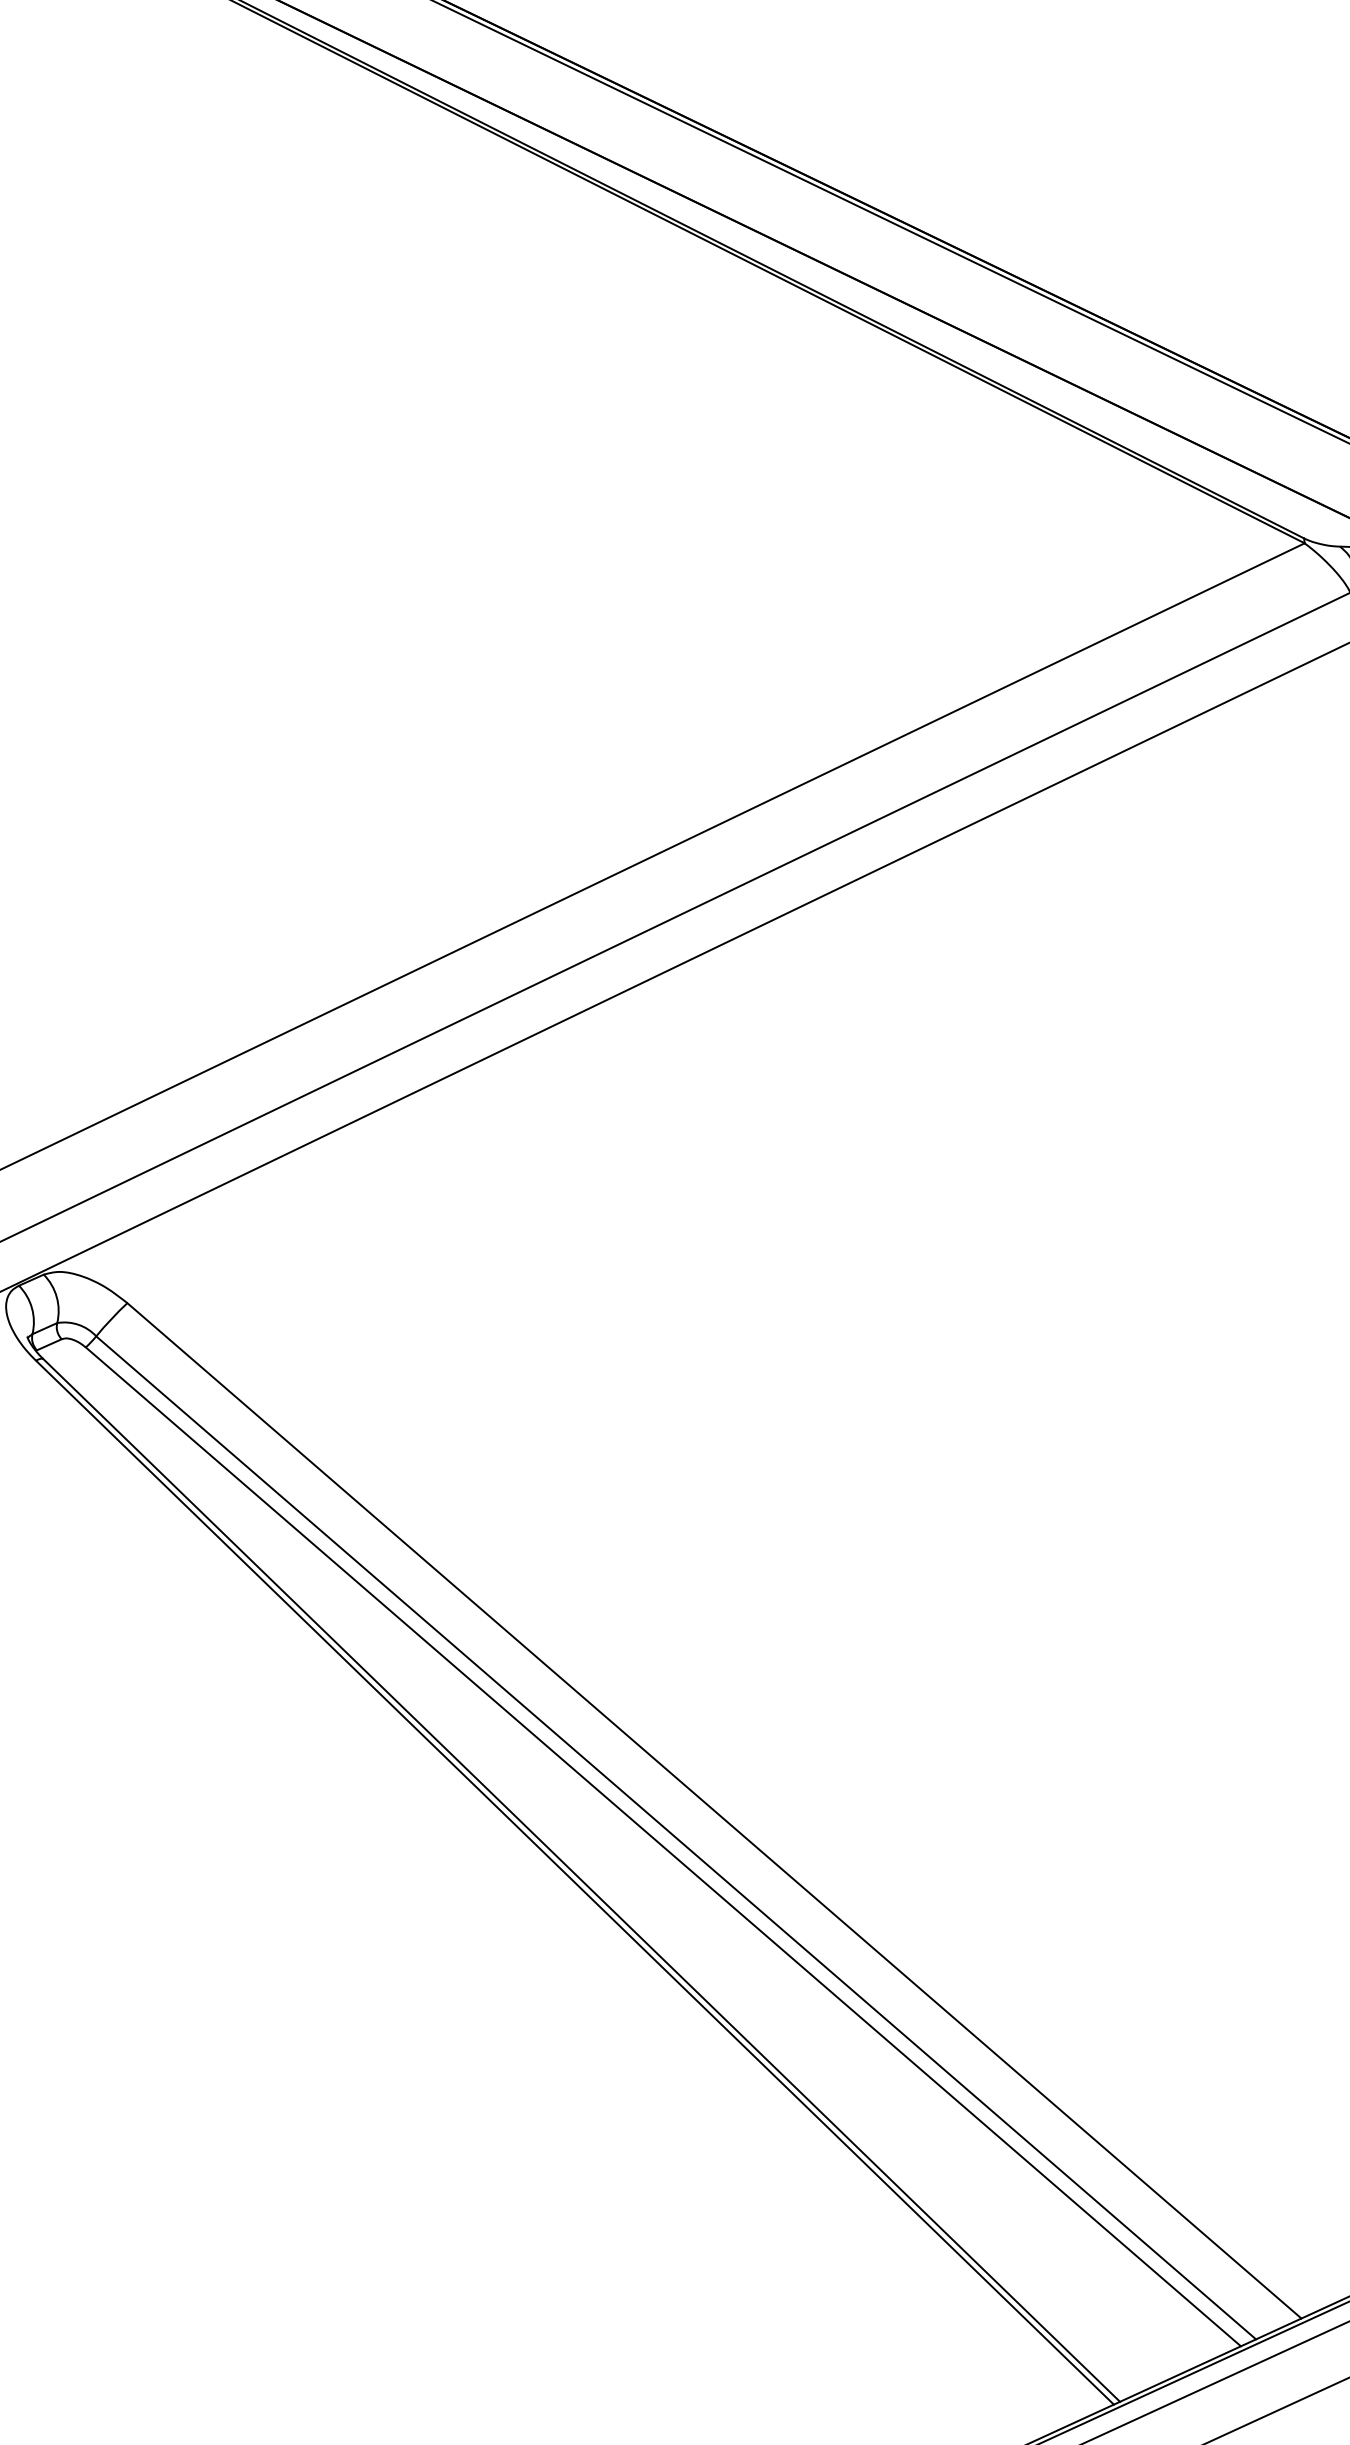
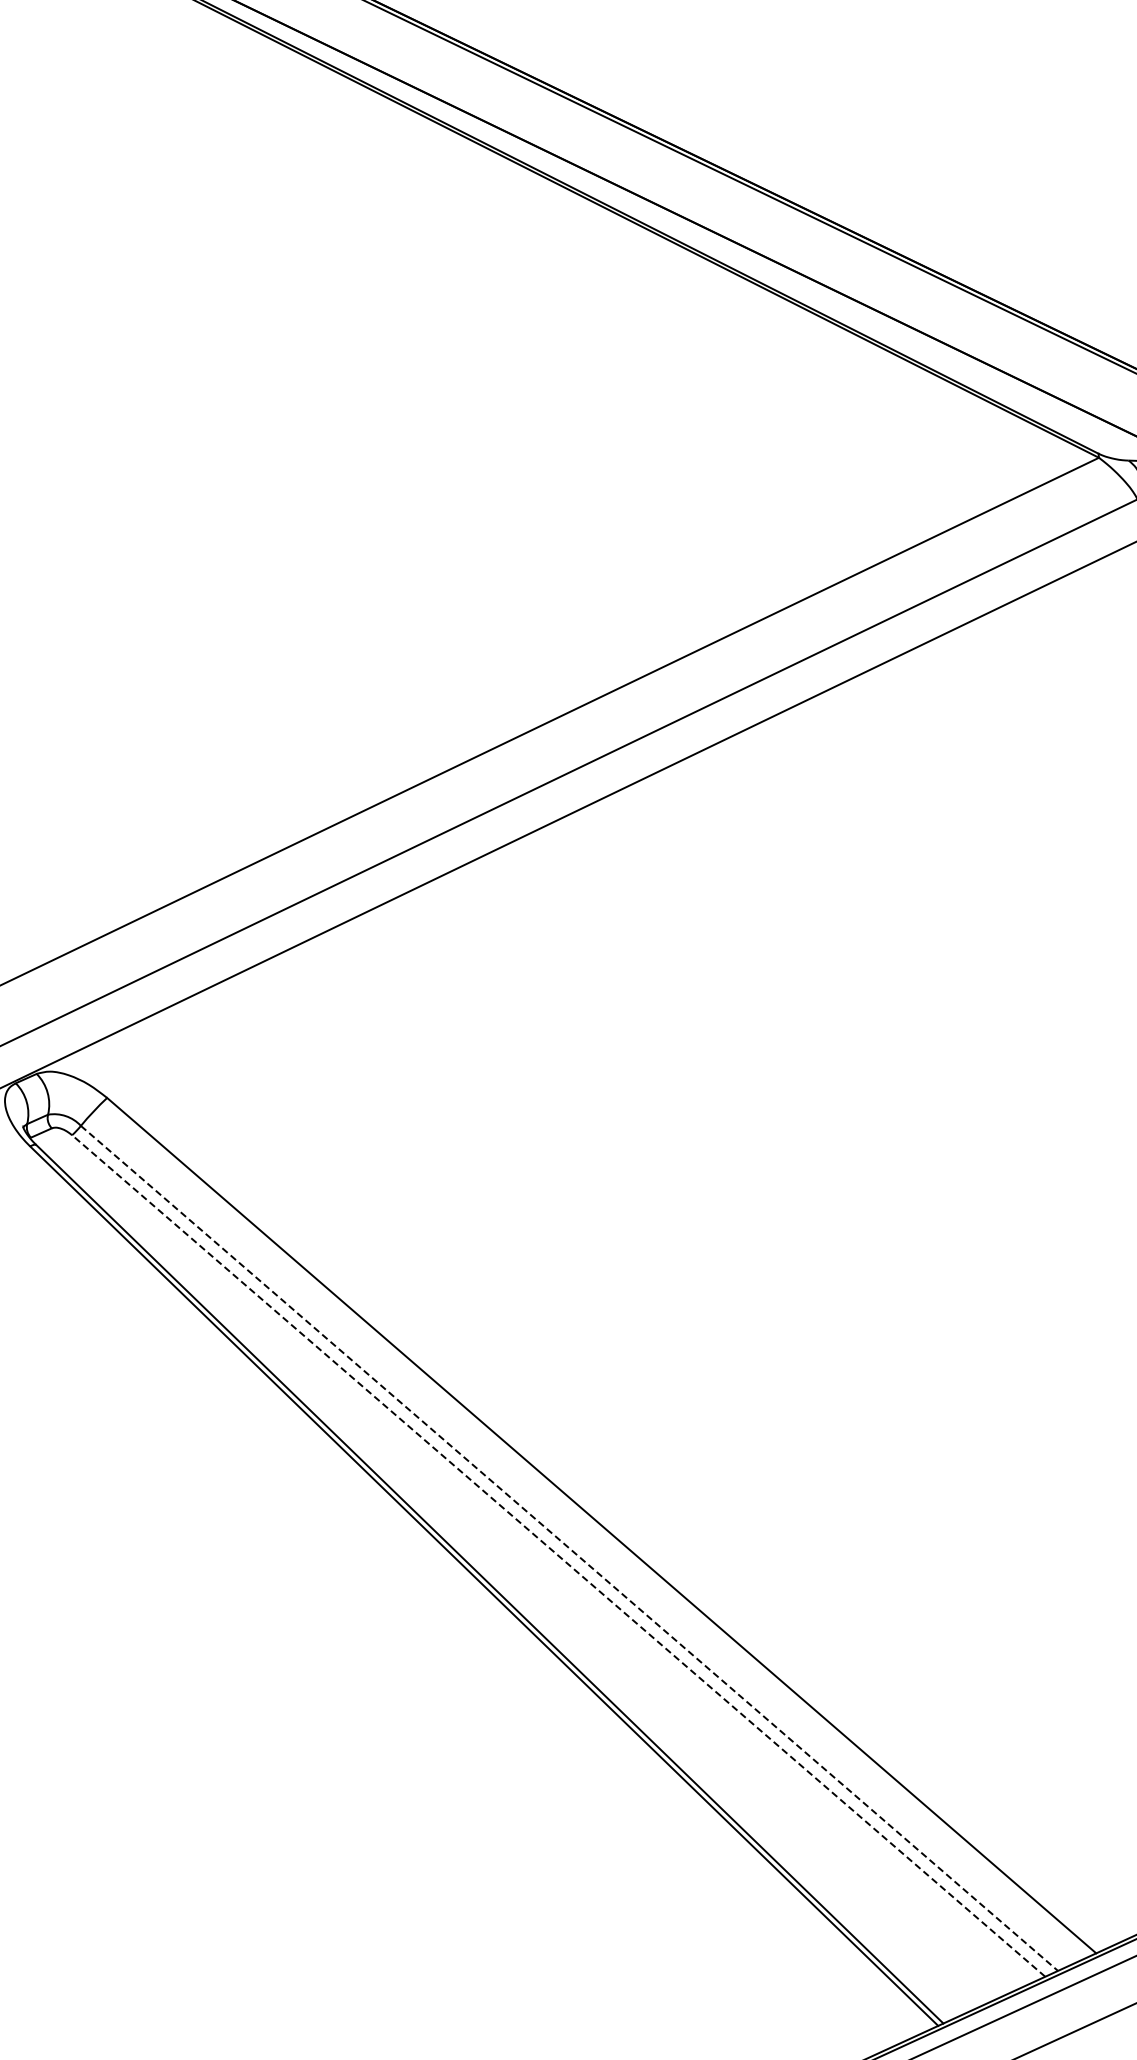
line: (676, 1837) -> (569, 1548), solid -> dashed
line: (663, 1846) -> (558, 1555), solid -> dashed

